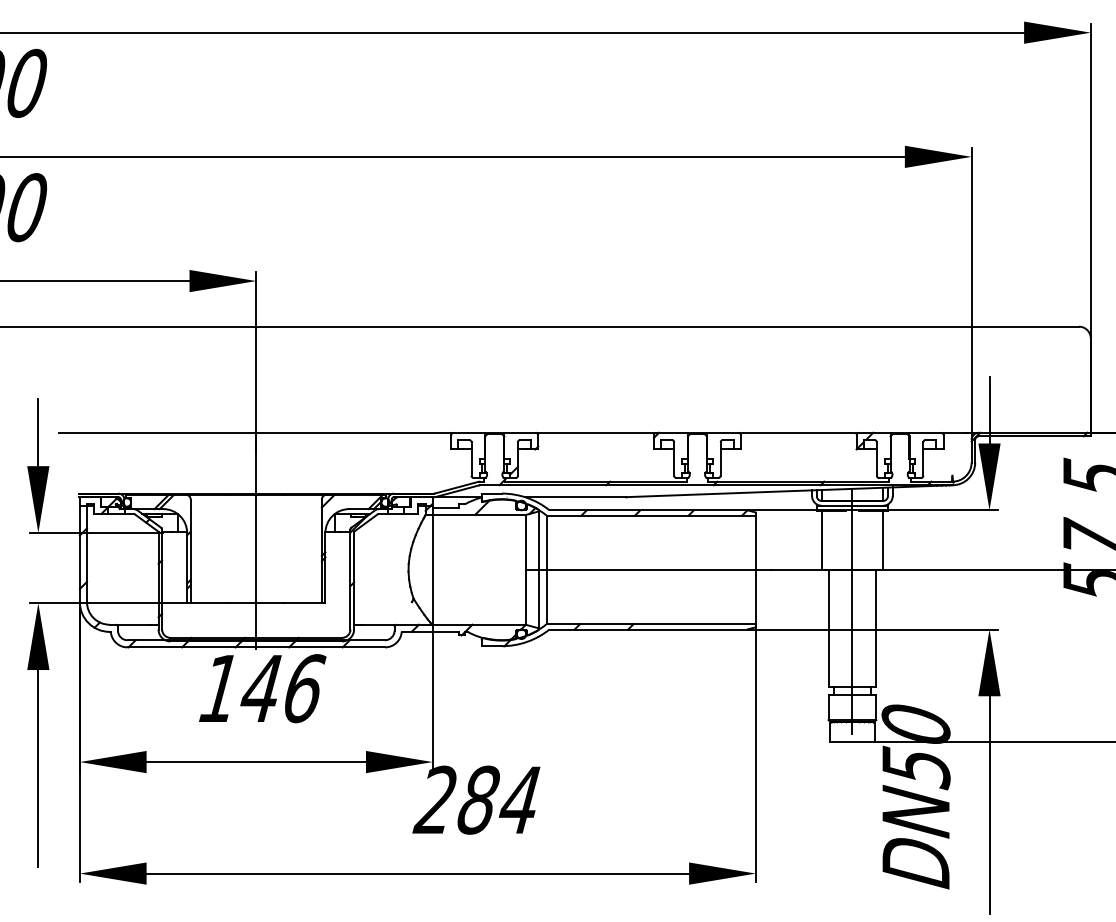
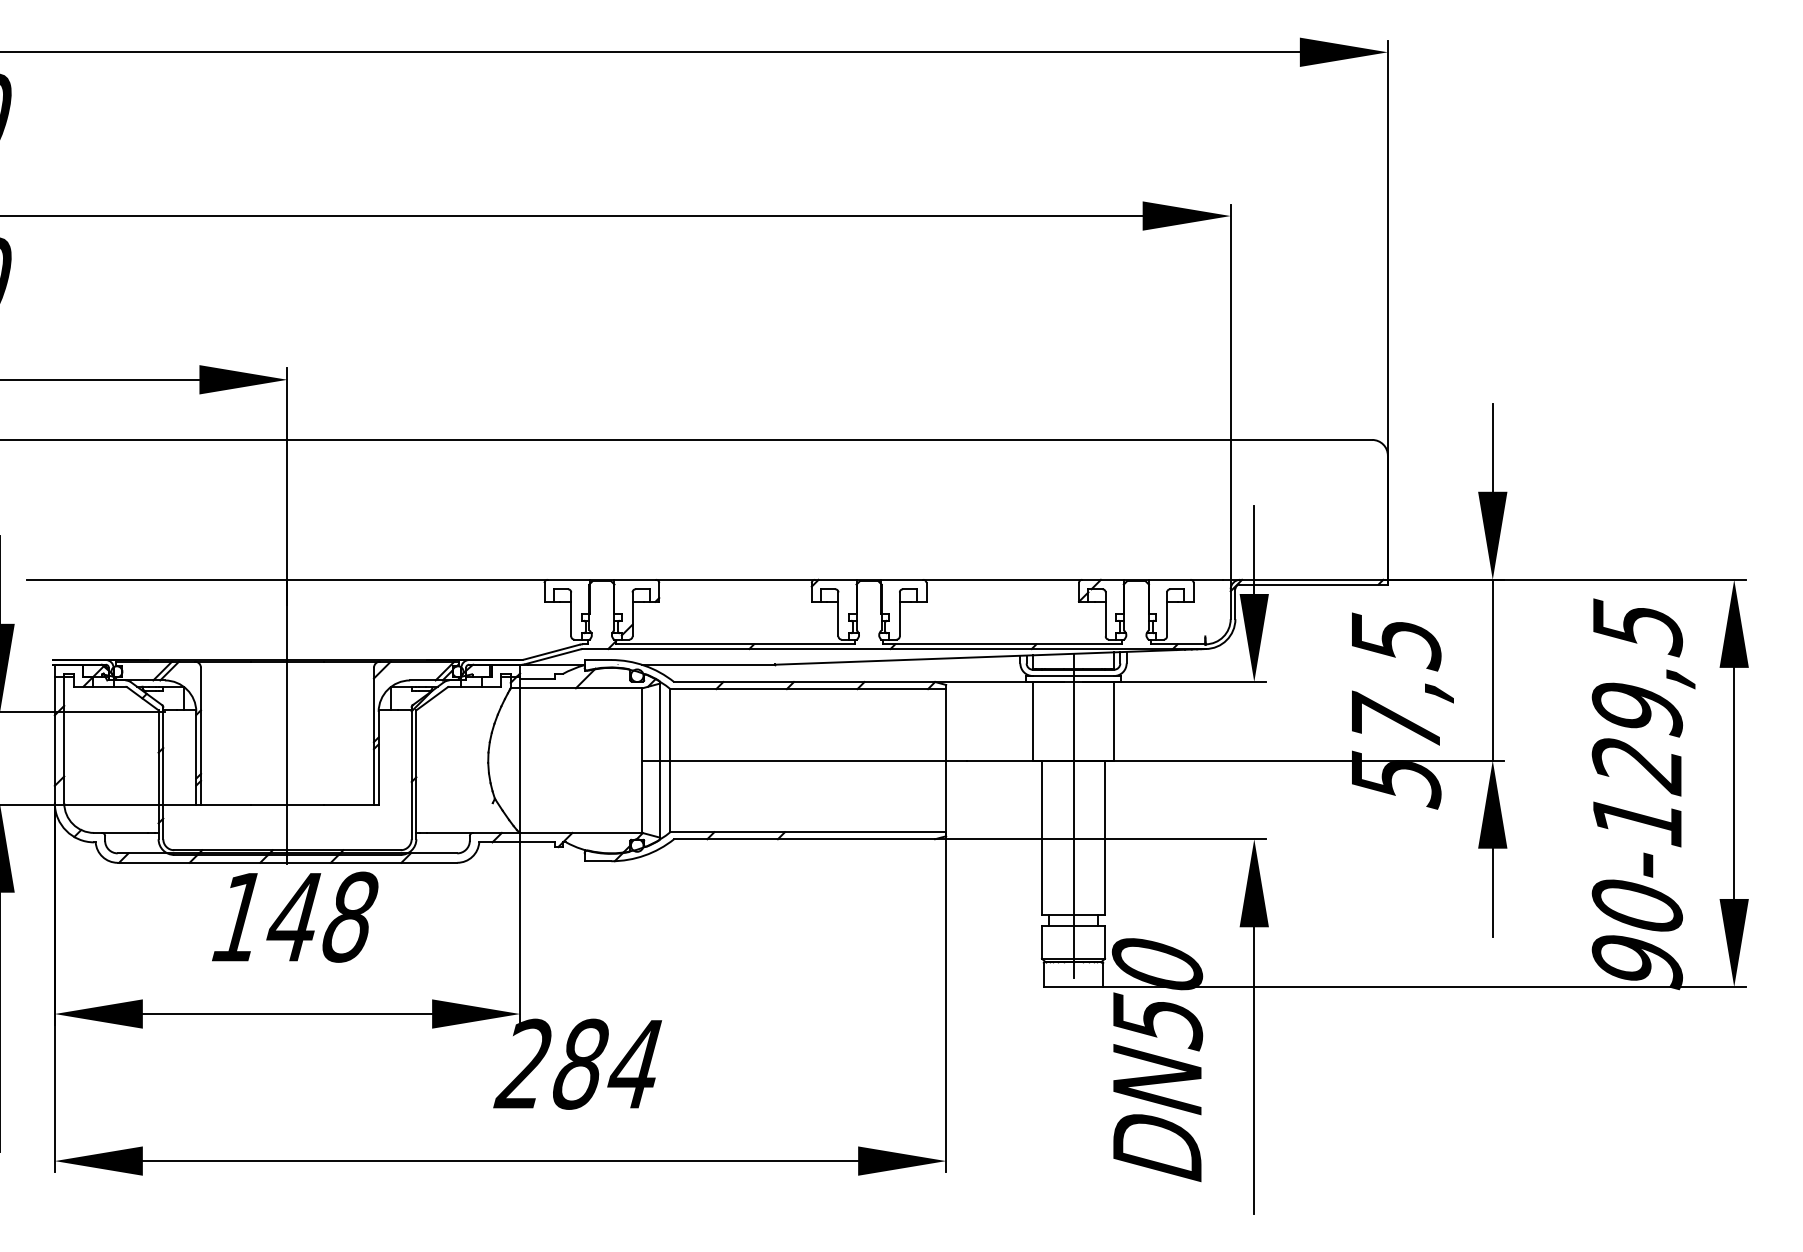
text: (304, 688) -> (351, 916), 146 -> 148

